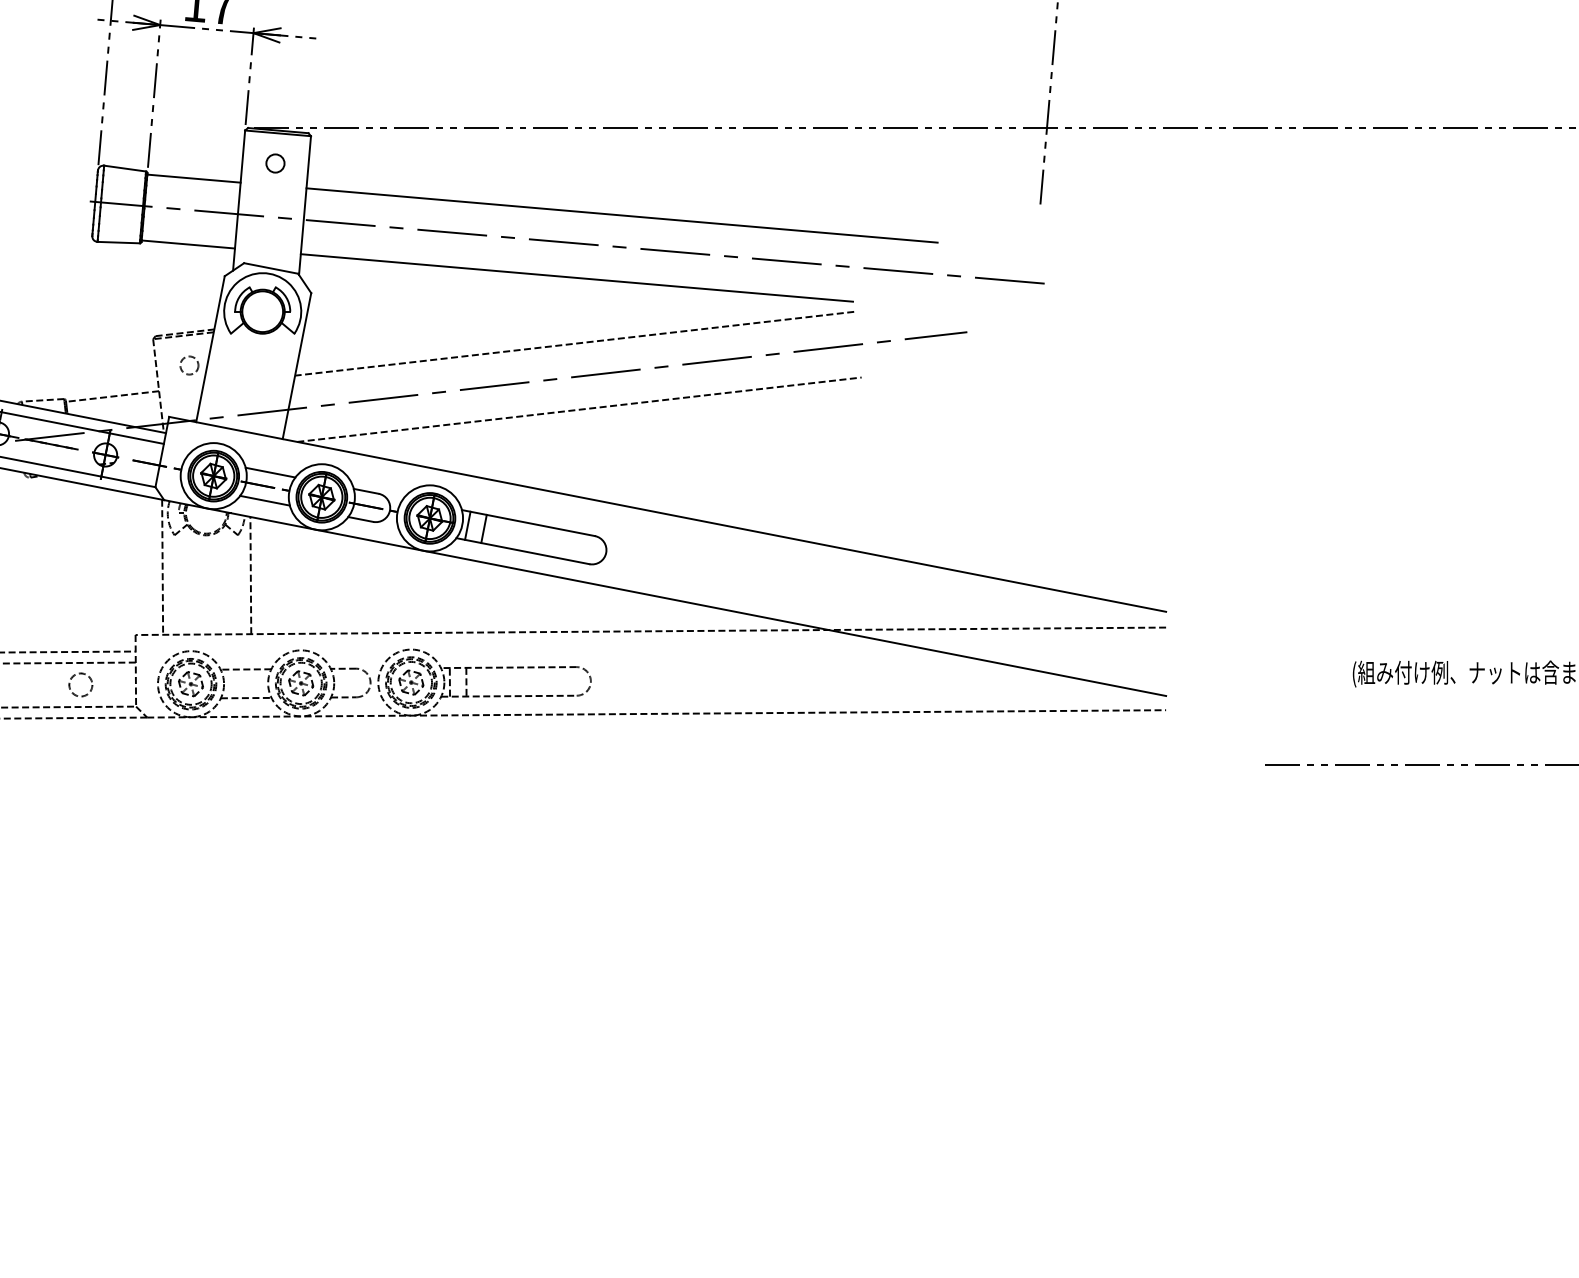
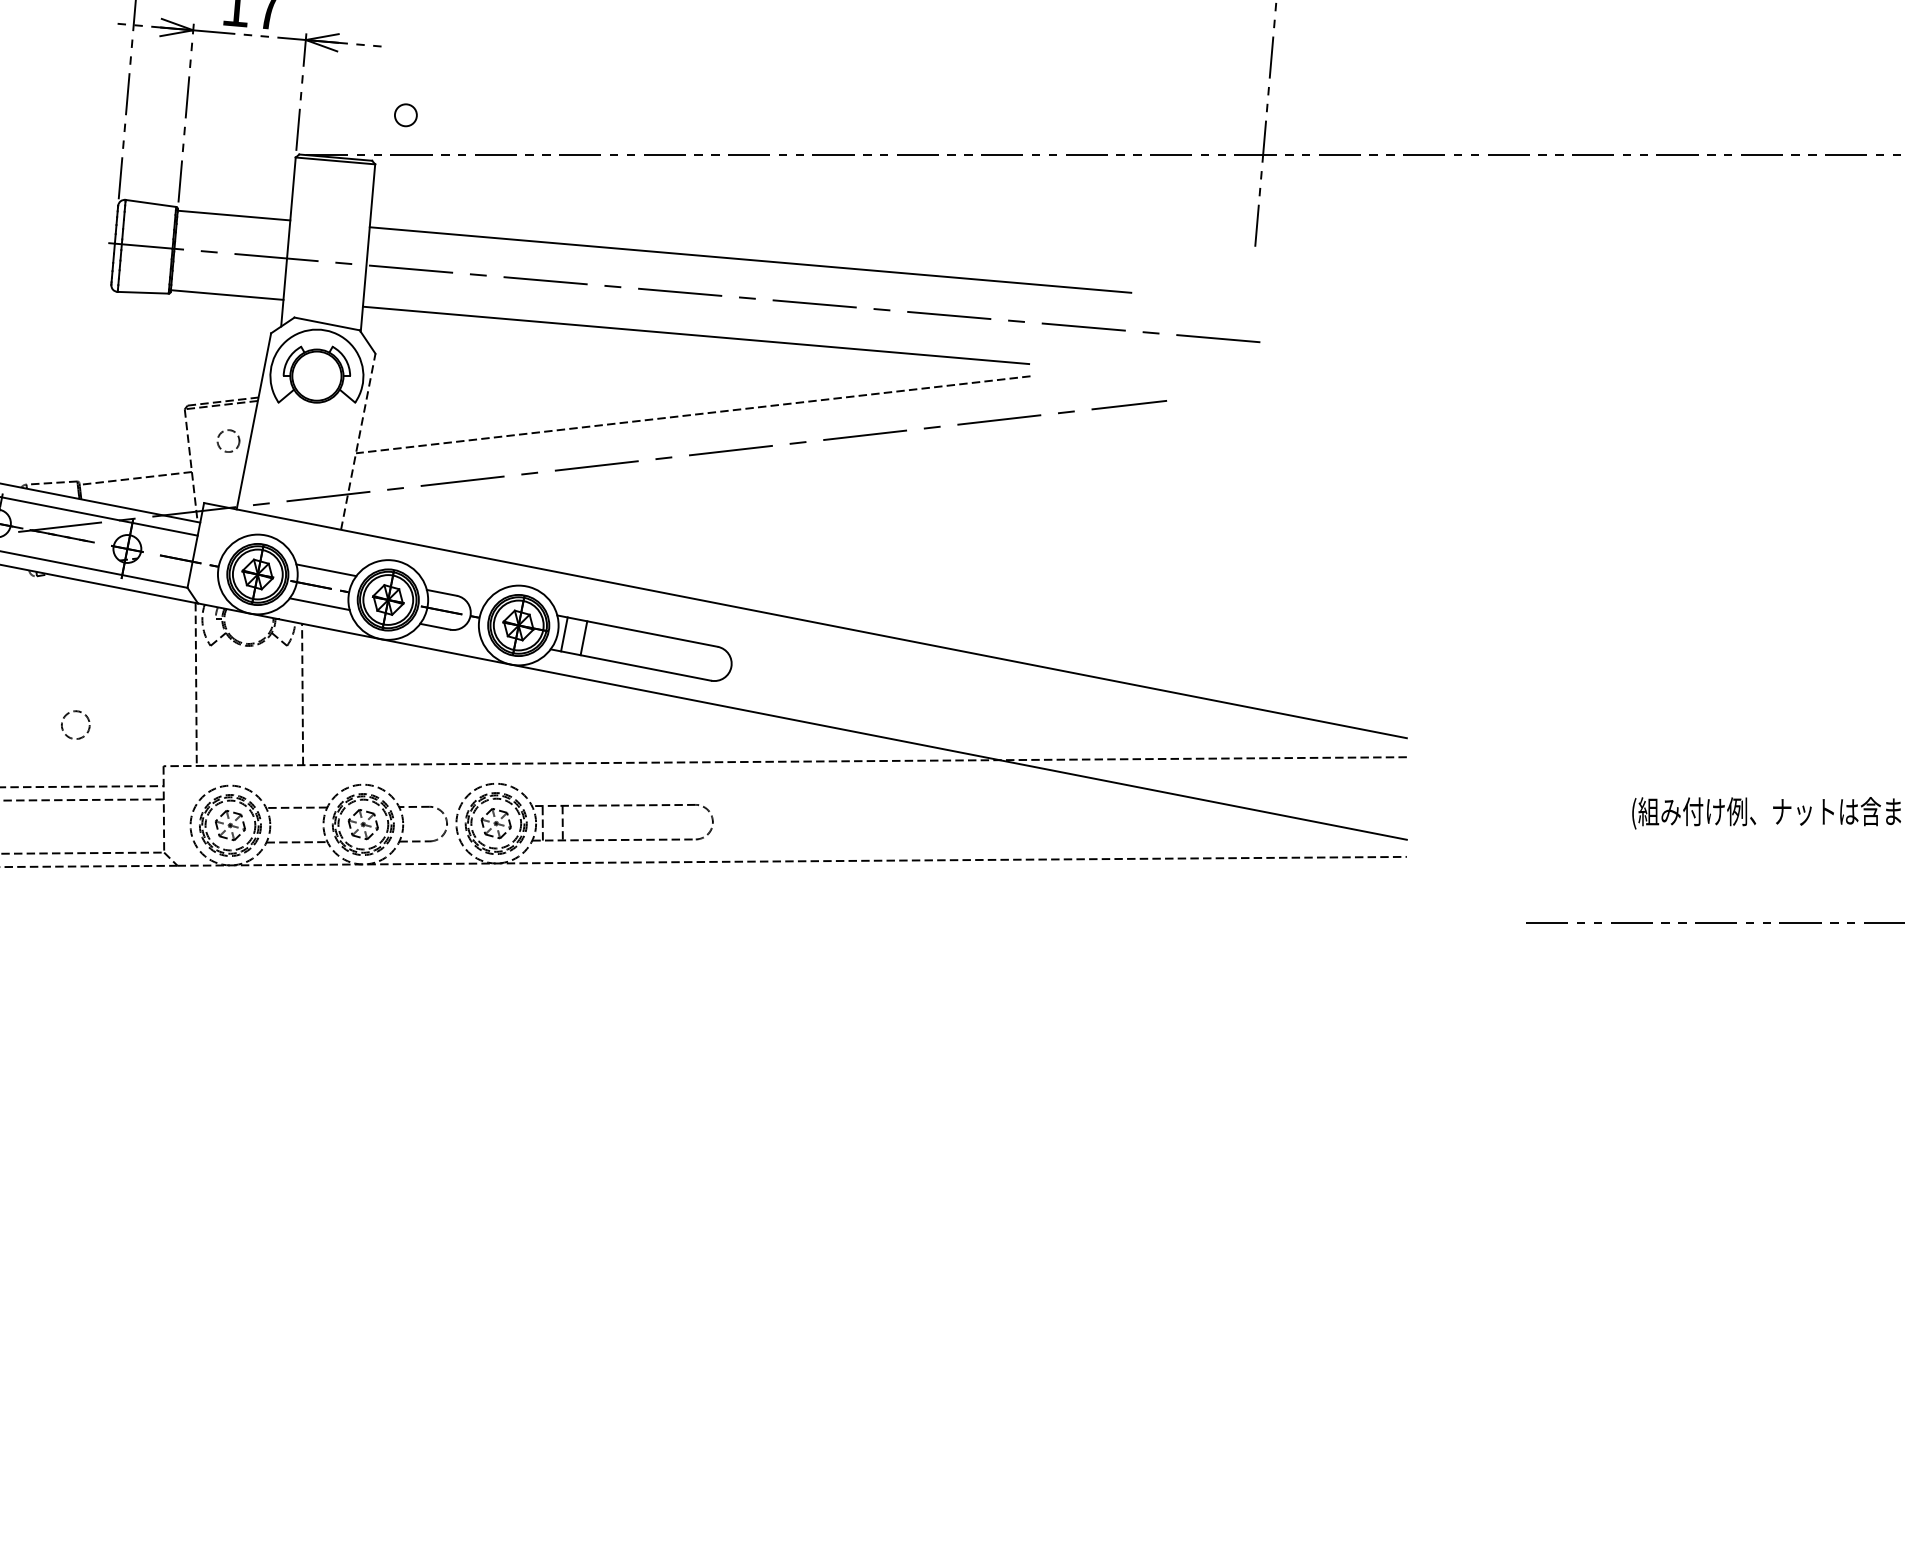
circle: (275, 163) -> (405, 115), moved
line: (297, 365) -> (358, 441), solid -> dashed
line: (579, 409) -> (699, 494), removed
circle: (80, 684) -> (75, 724), moved

